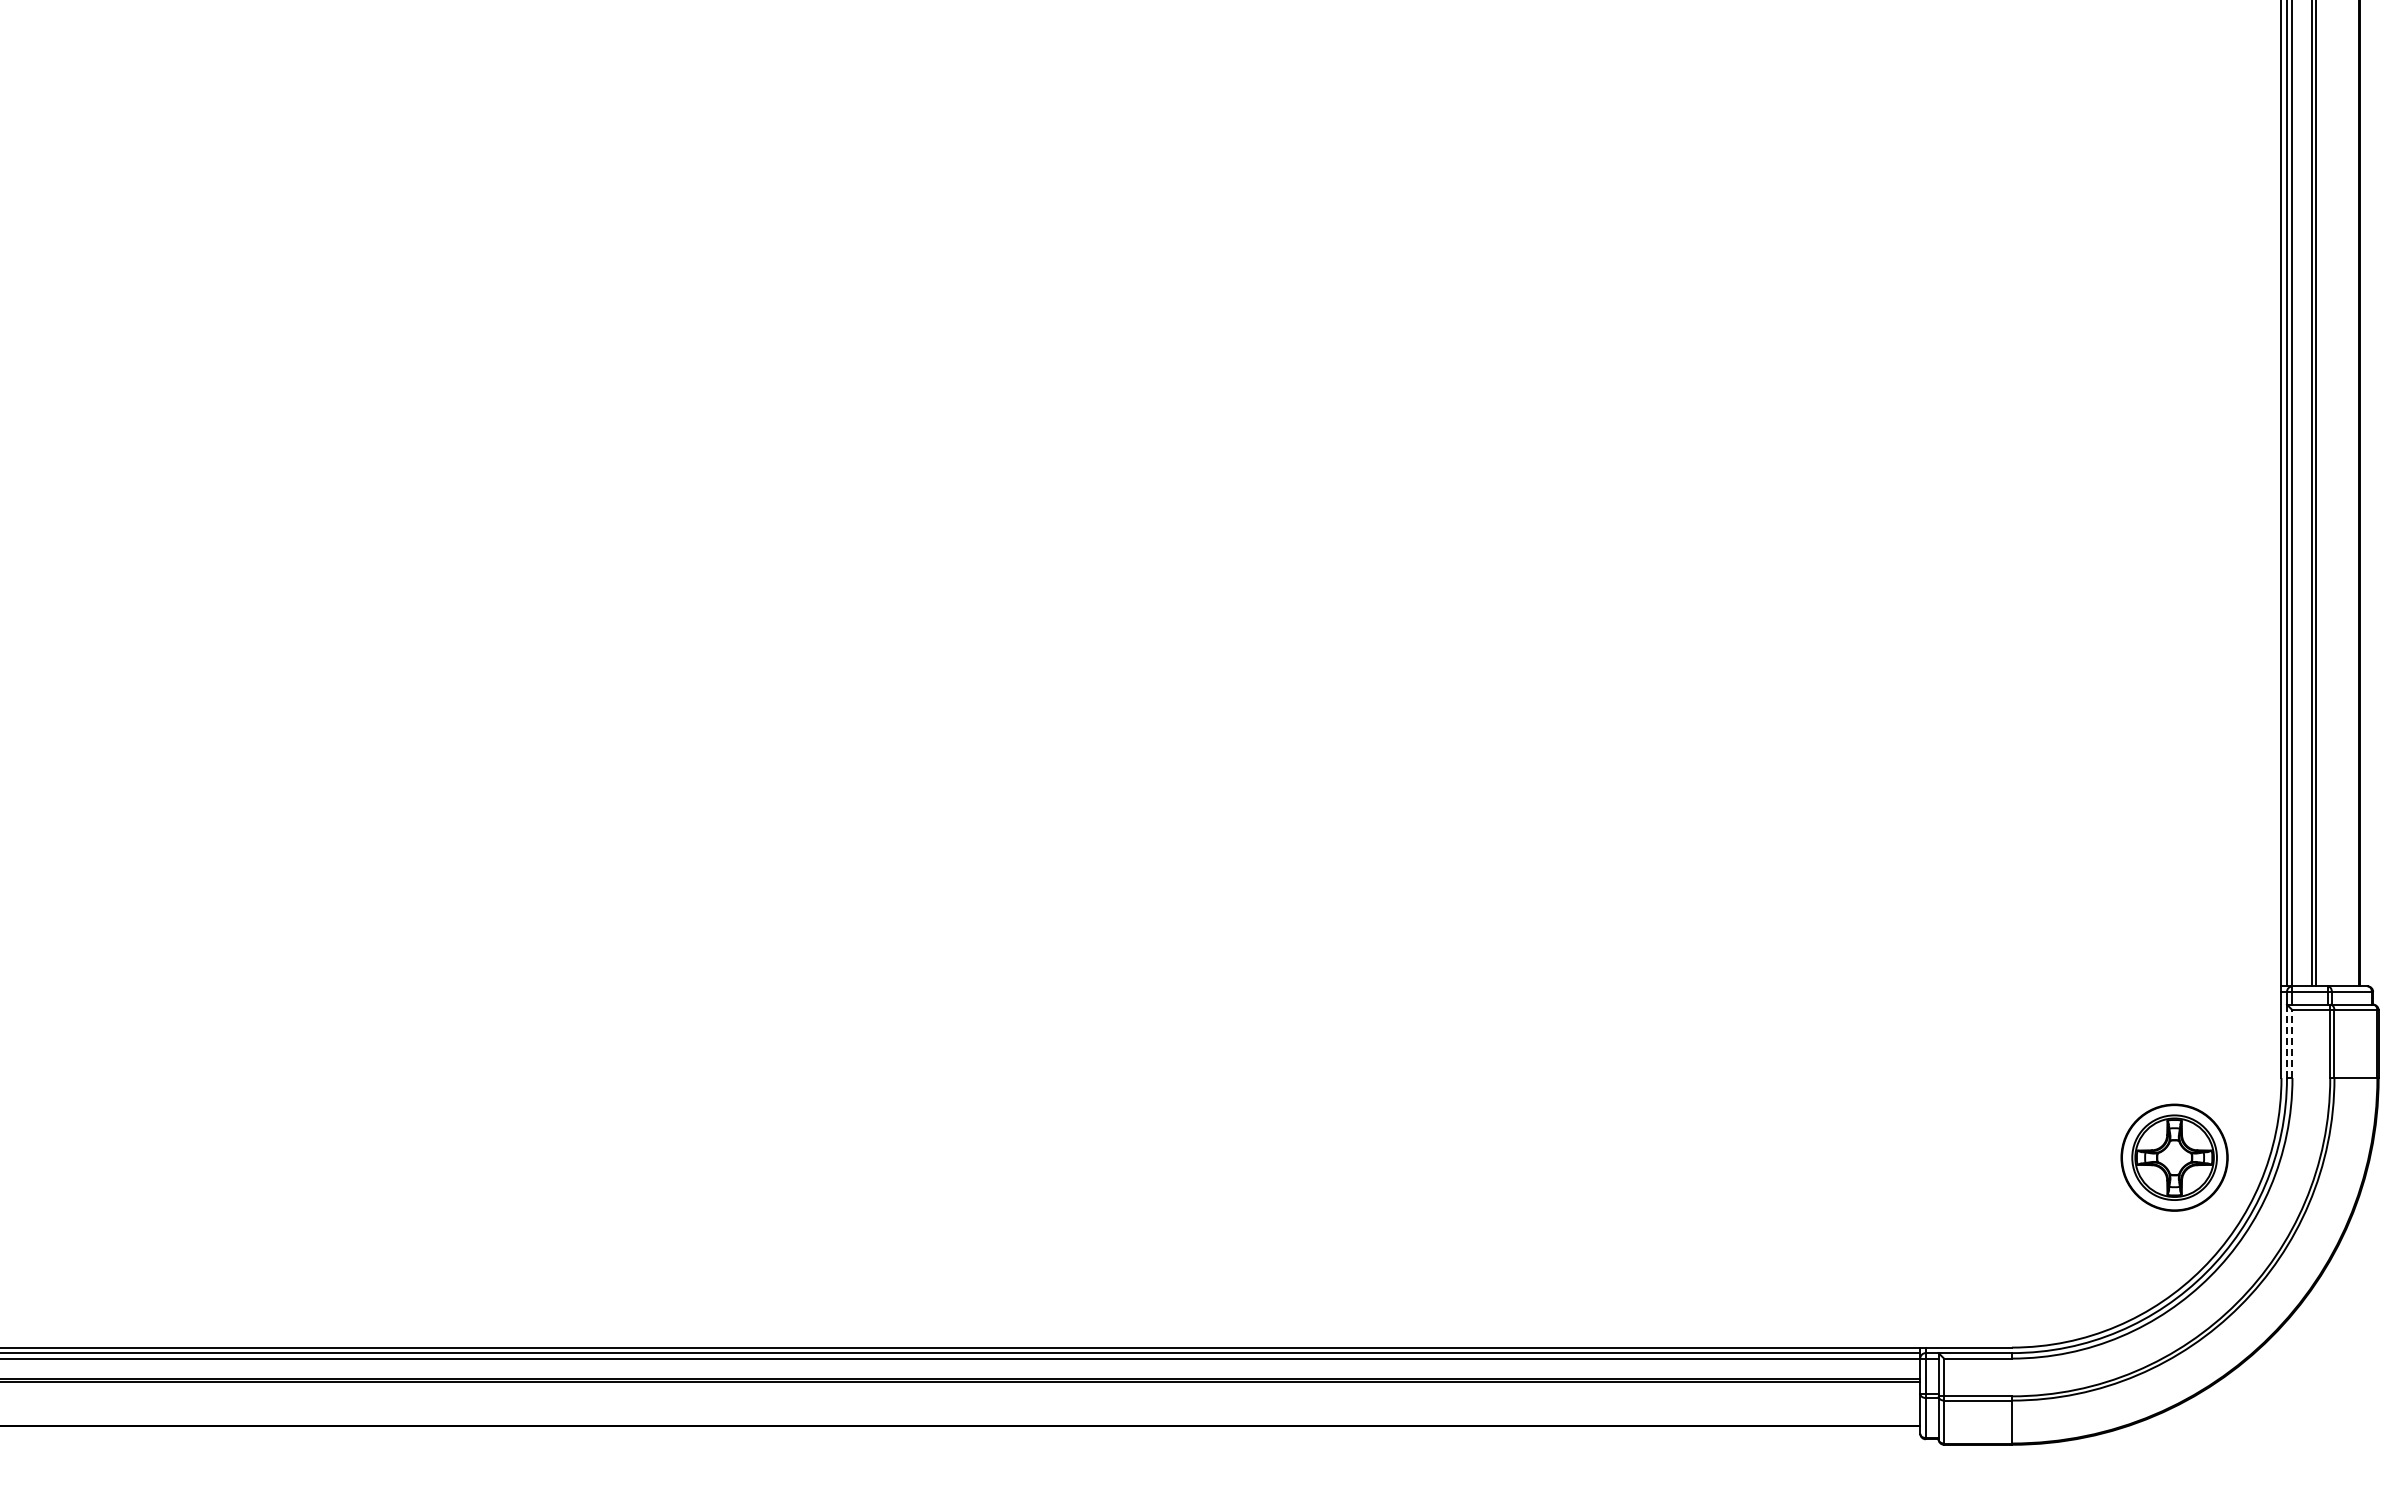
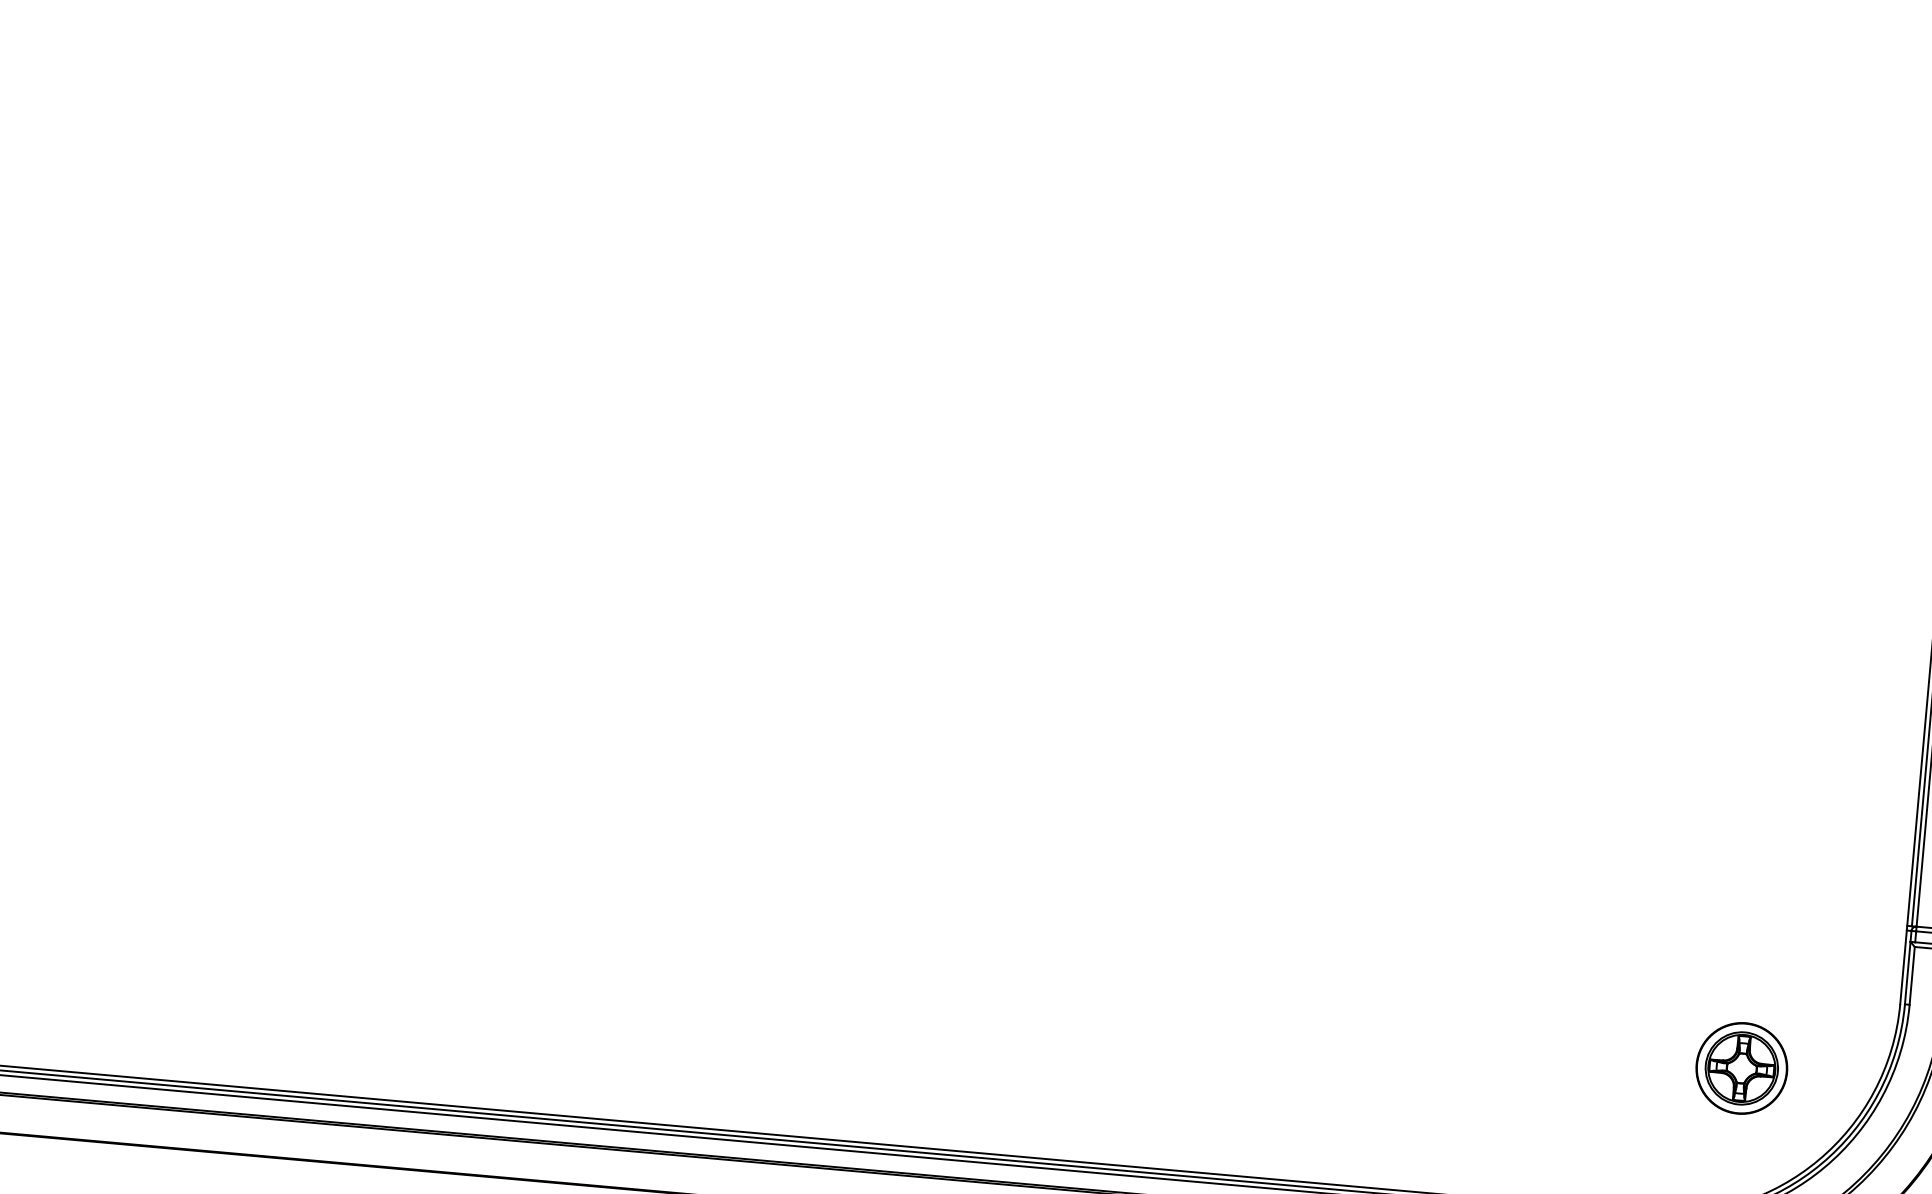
line: (2286, 1041) -> (1907, 973), dashed -> solid
line: (2292, 1044) -> (1912, 976), dashed -> solid
part: (2174, 1157) -> (1741, 1068), moved

